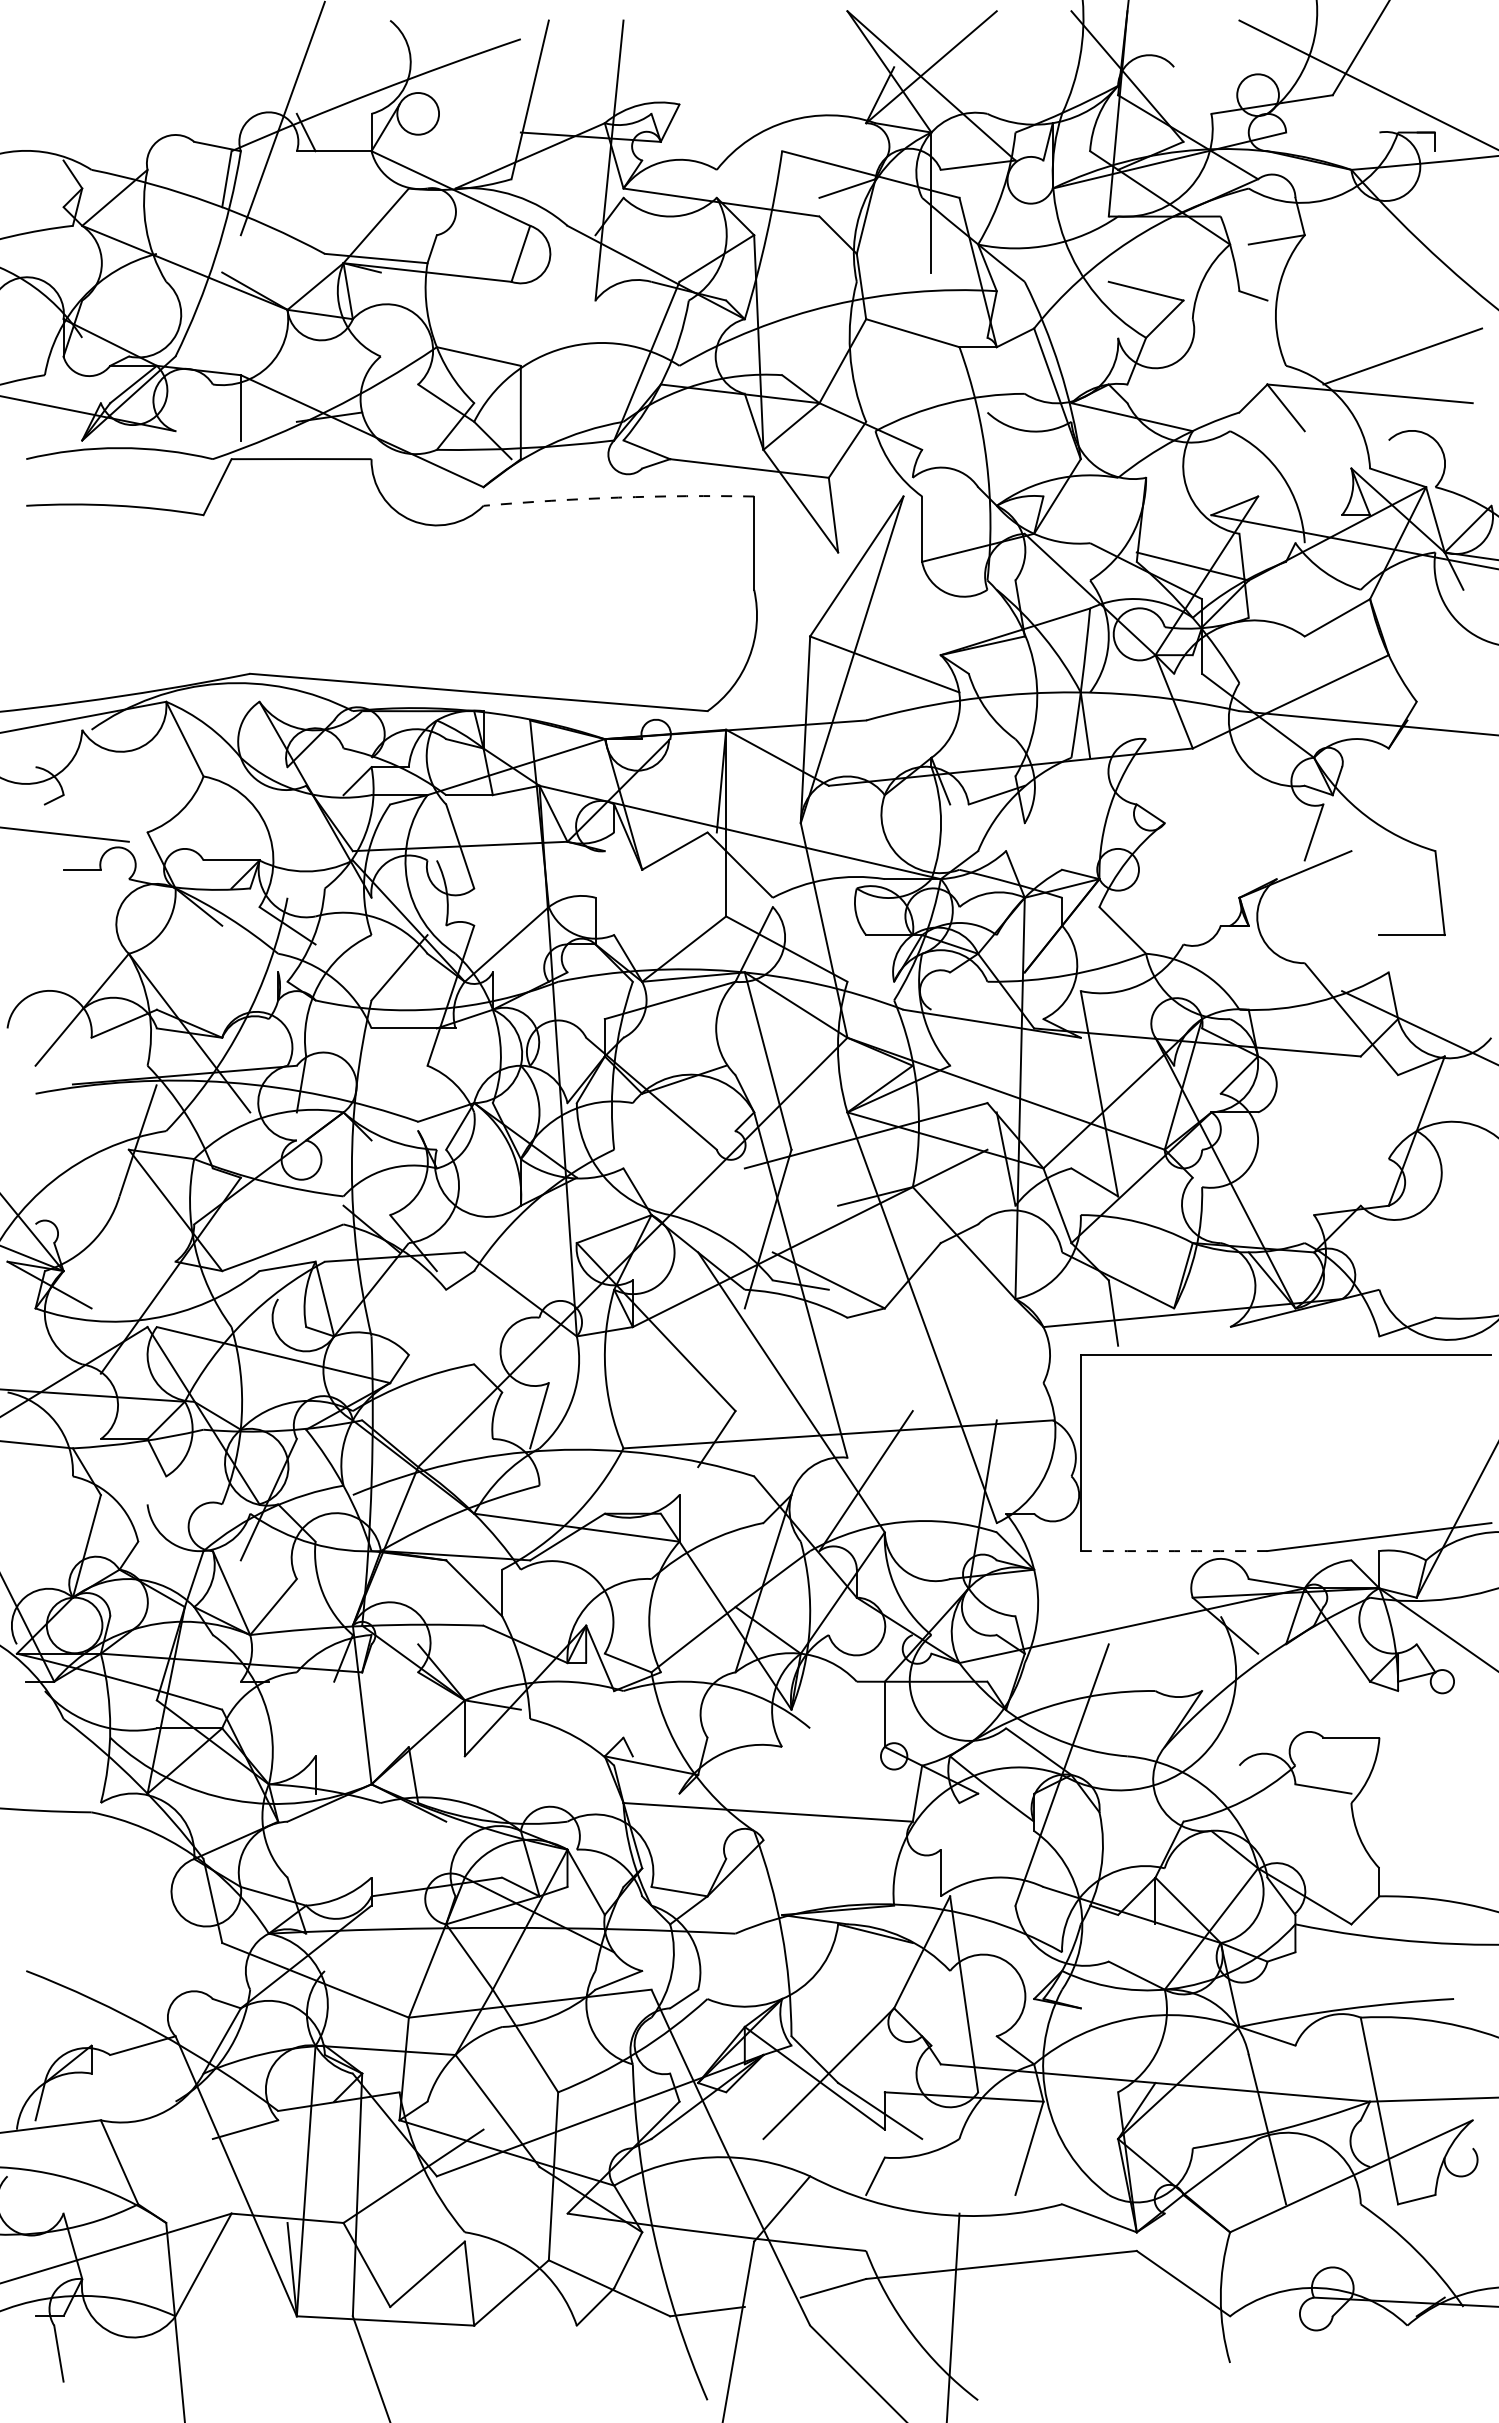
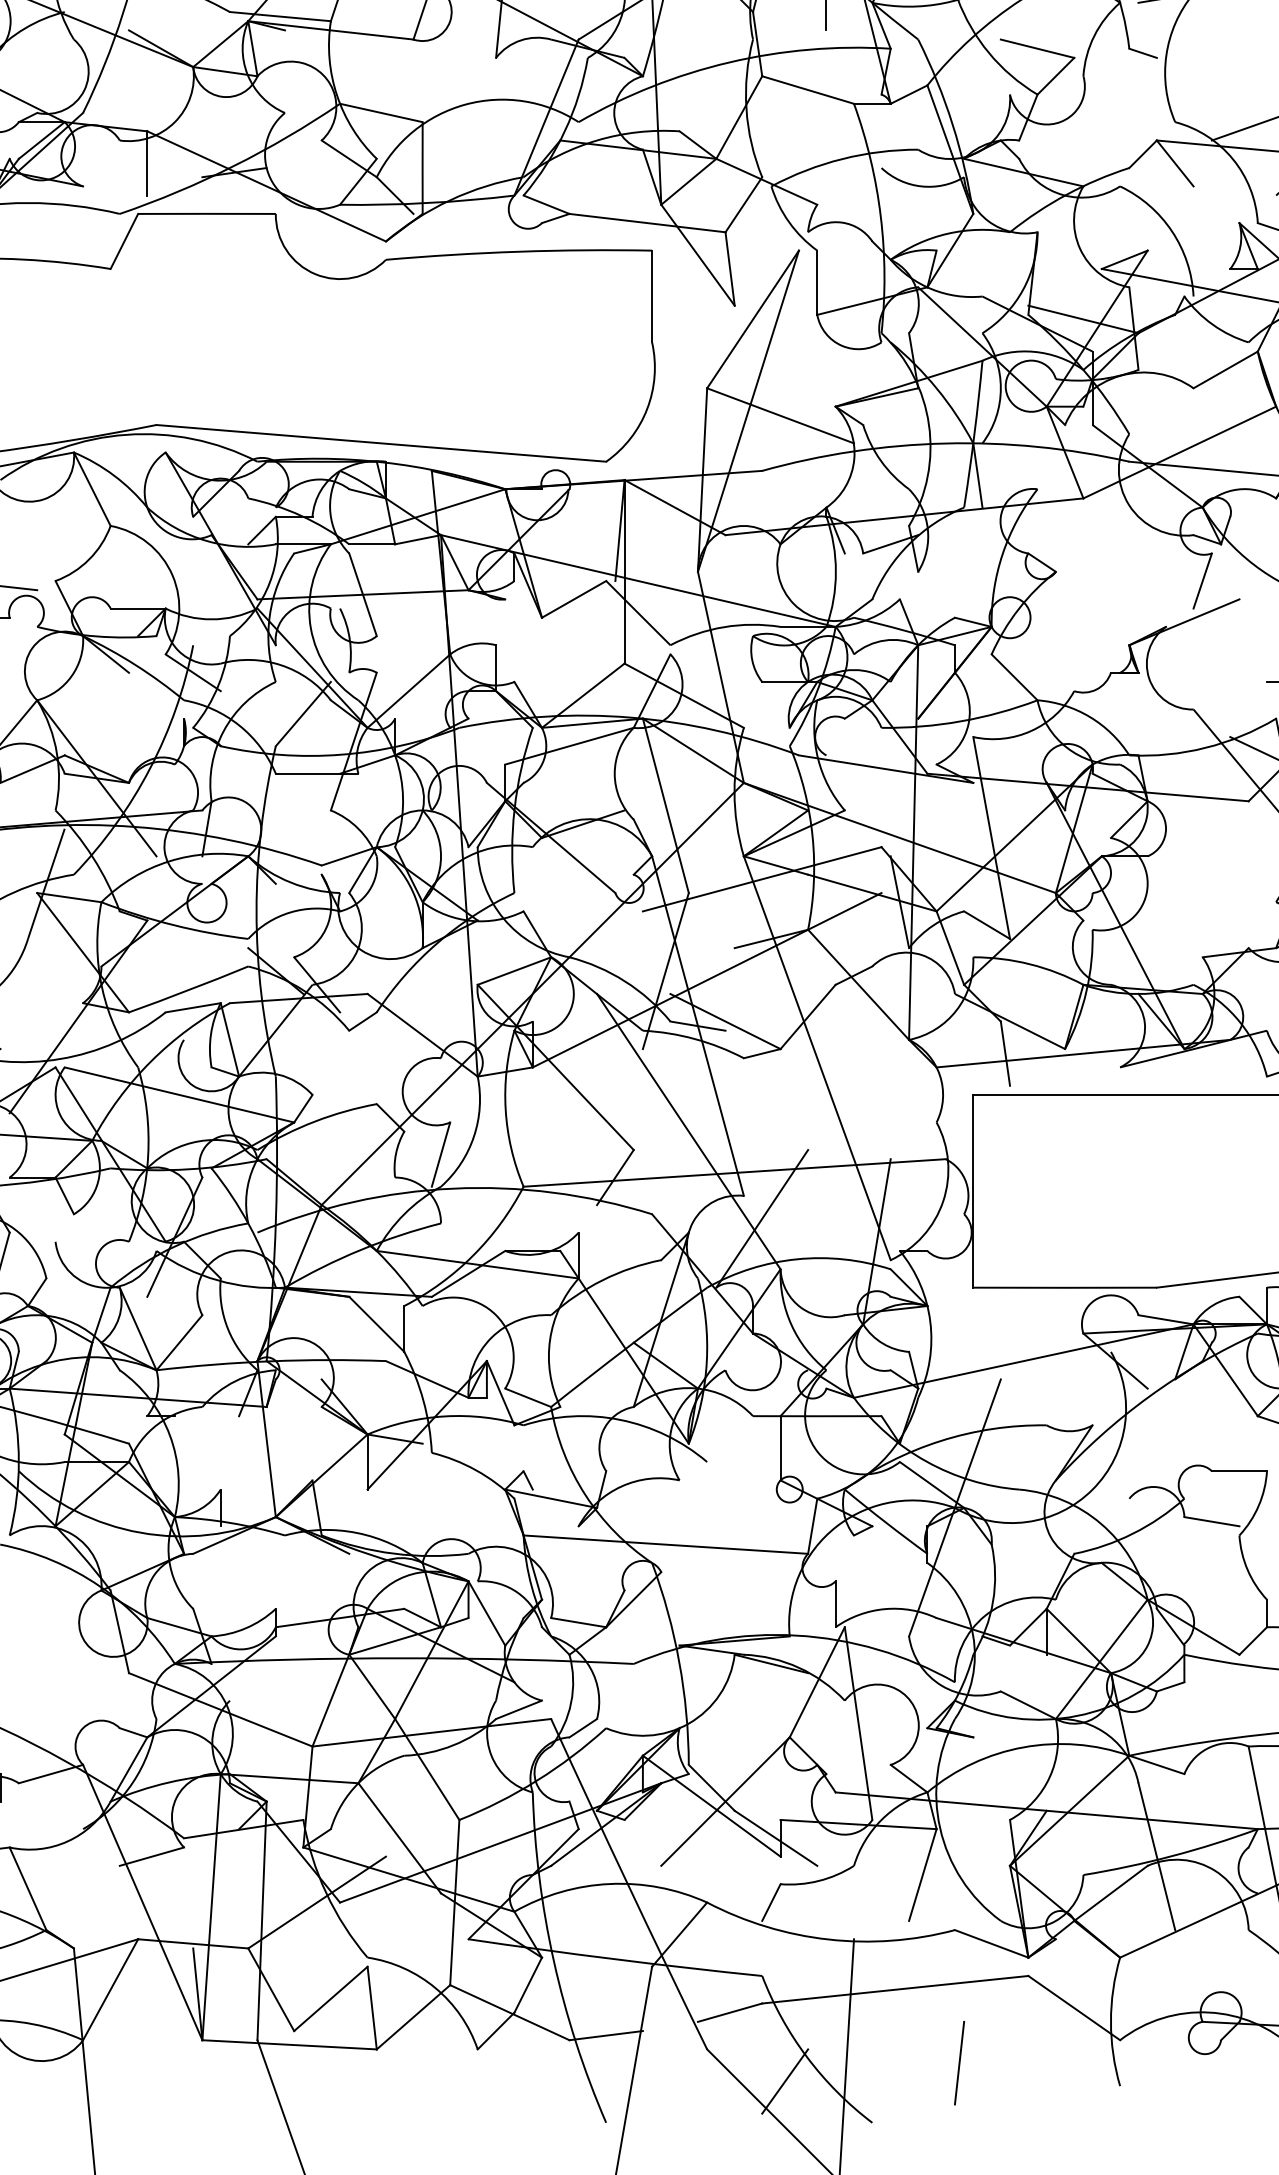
arc: (618, 497) -> (518, 251), dashed -> solid
arc: (1174, 1551) -> (1065, 1288), dashed -> solid
line: (1066, 2339) -> (959, 2063), added
line: (889, 2357) -> (785, 2080), added

